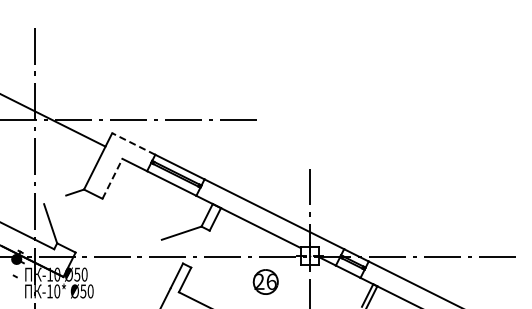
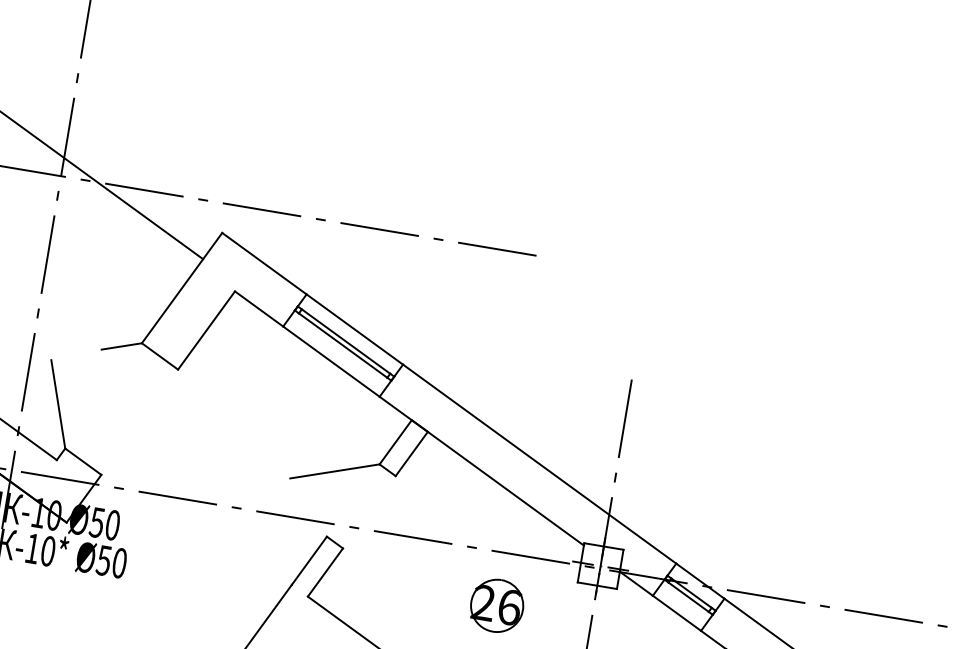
line: (133, 143) -> (264, 262), dashed -> solid
line: (112, 178) -> (206, 329), dashed -> solid

